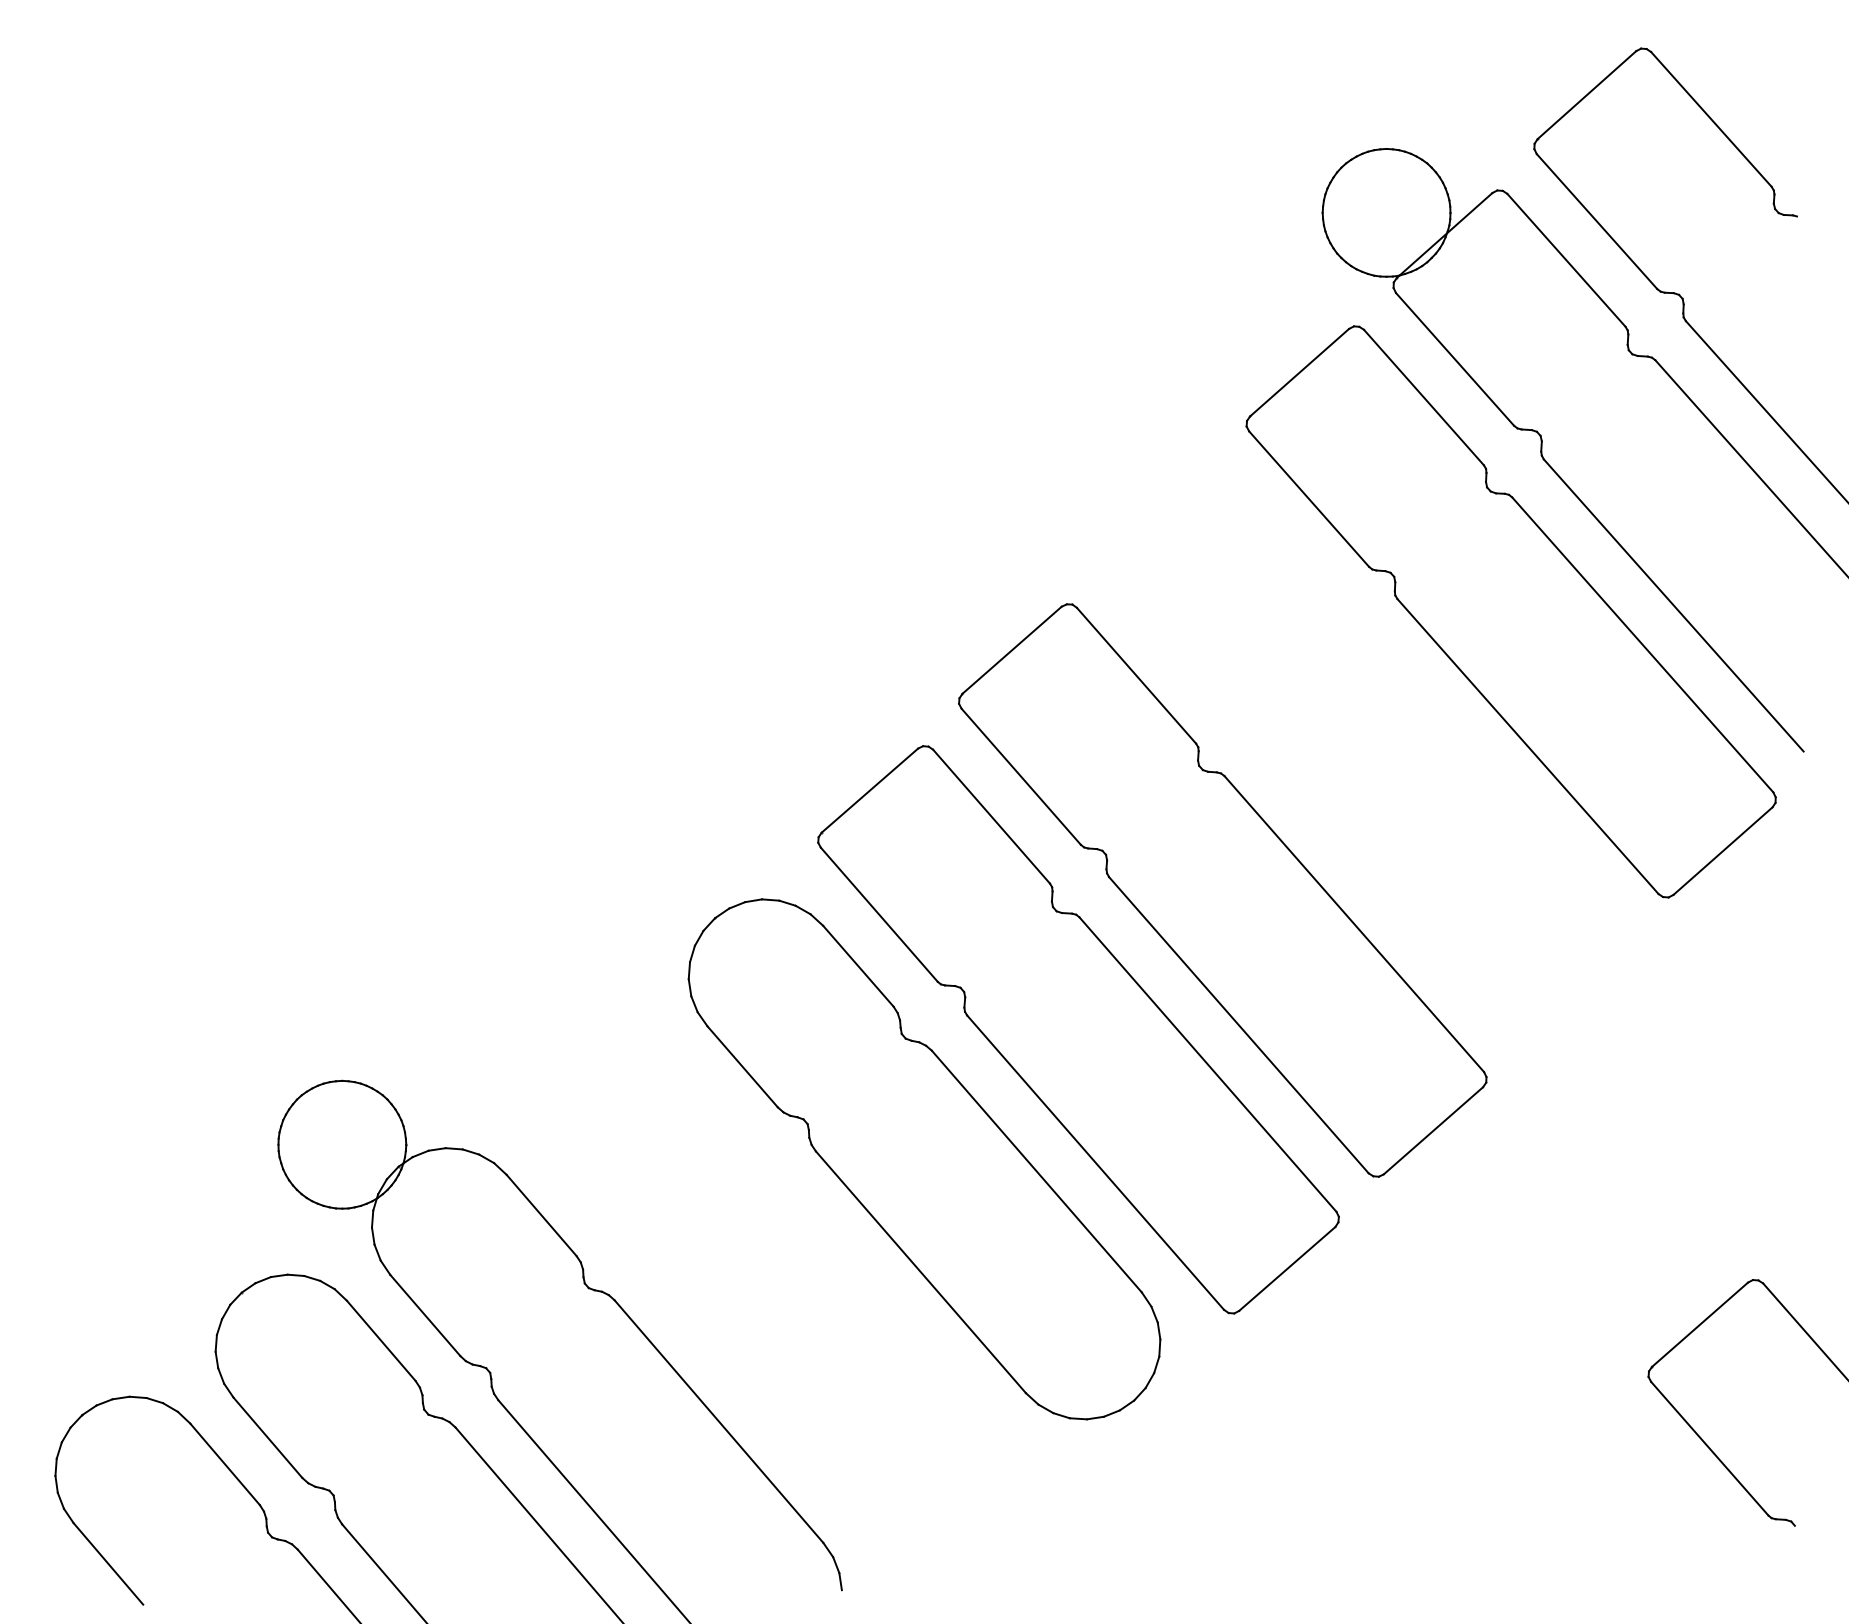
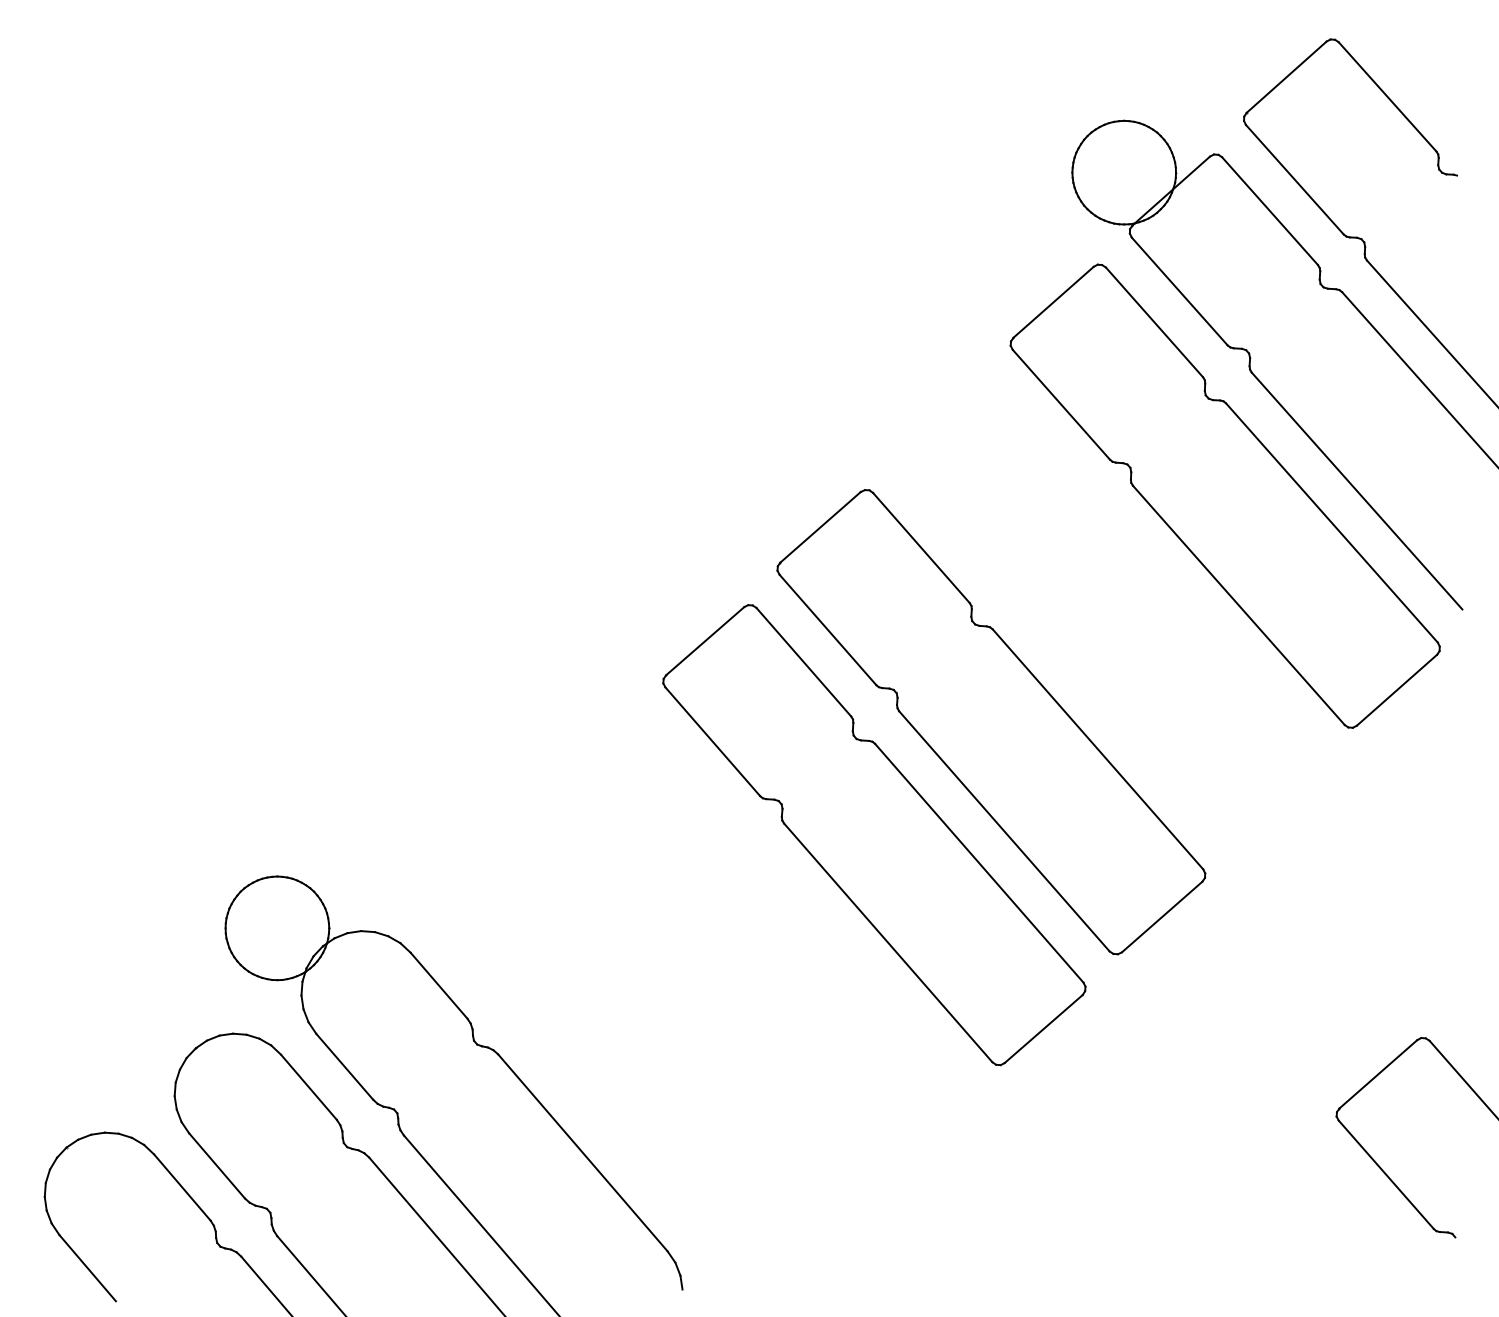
part: (924, 1159) -> (749, 940), removed

